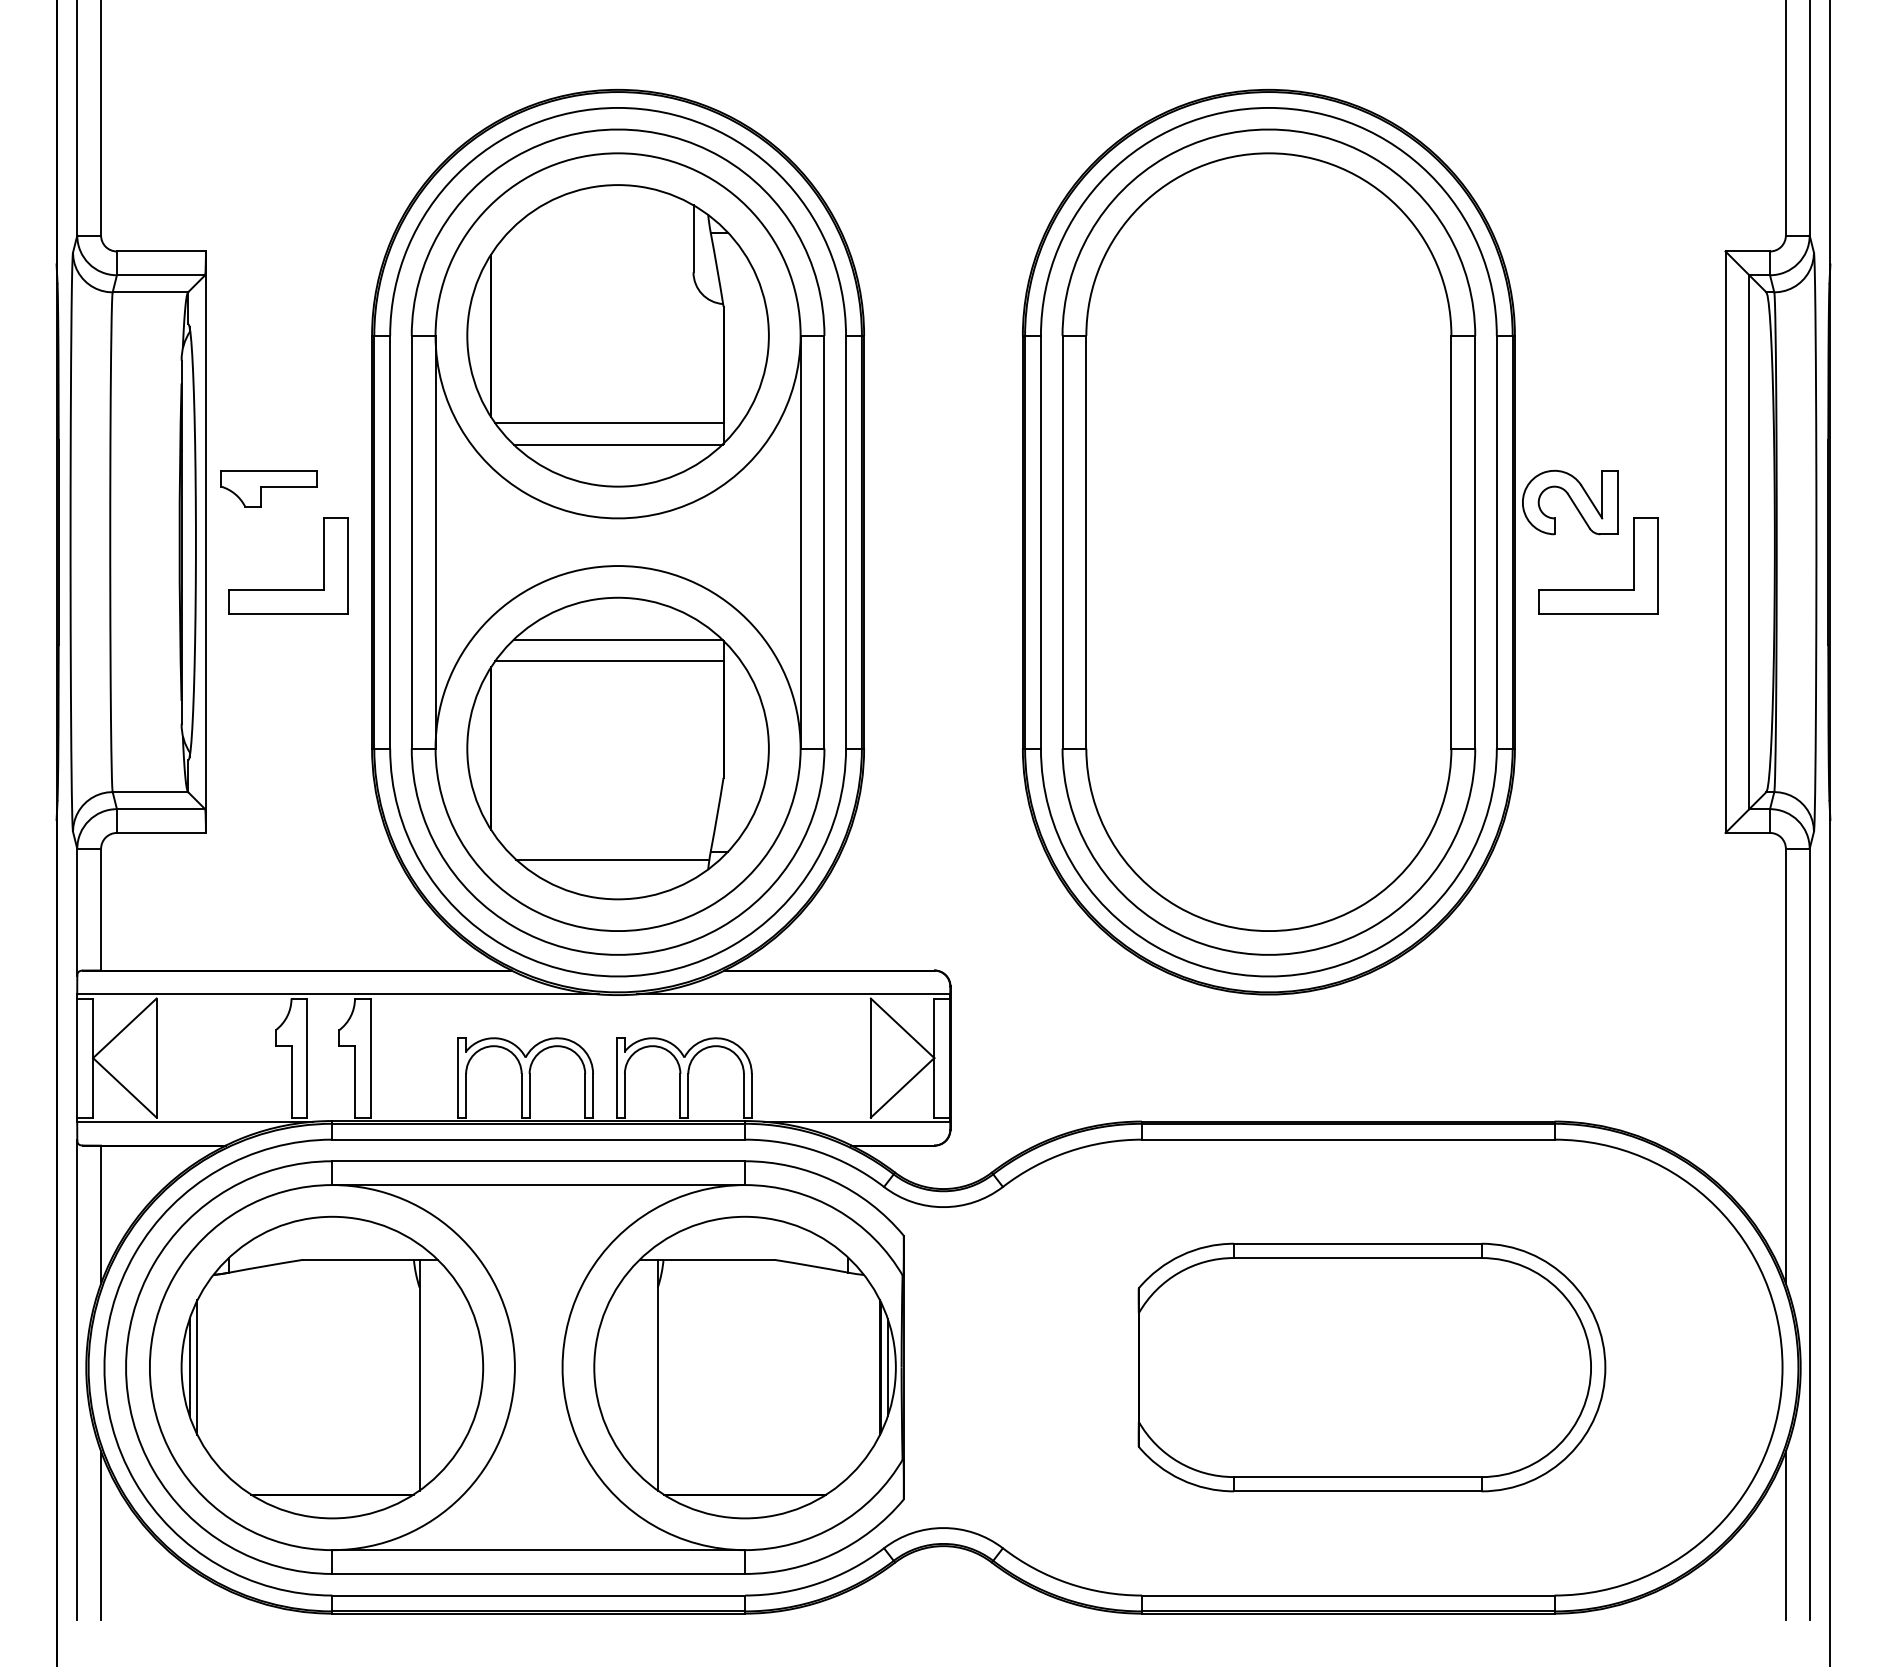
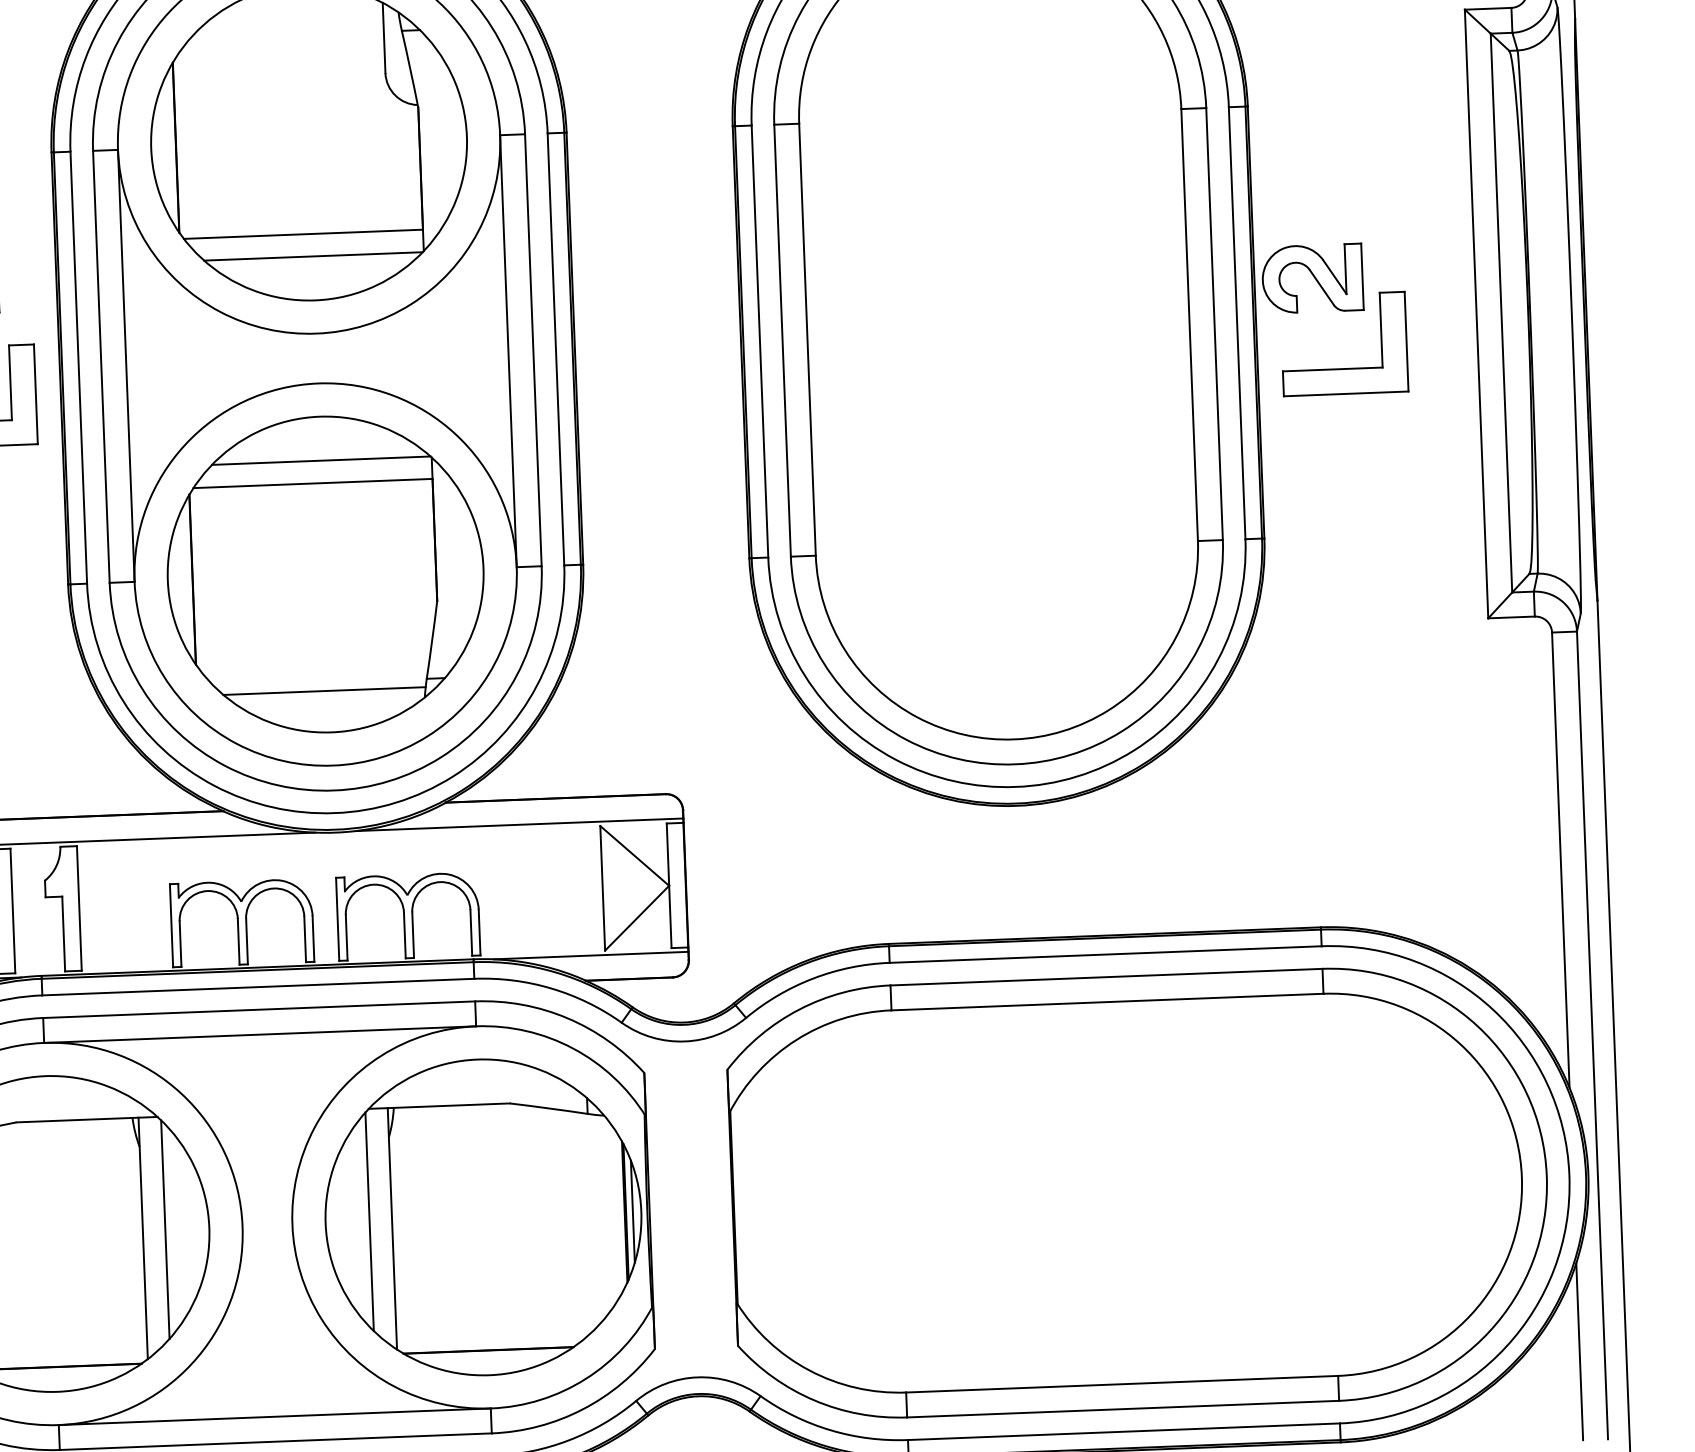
line: (441, 1367) -> (165, 1229), added
line: (636, 1367) -> (369, 1221), added
part: (1371, 1367) -> (1139, 1192), size x1.67

